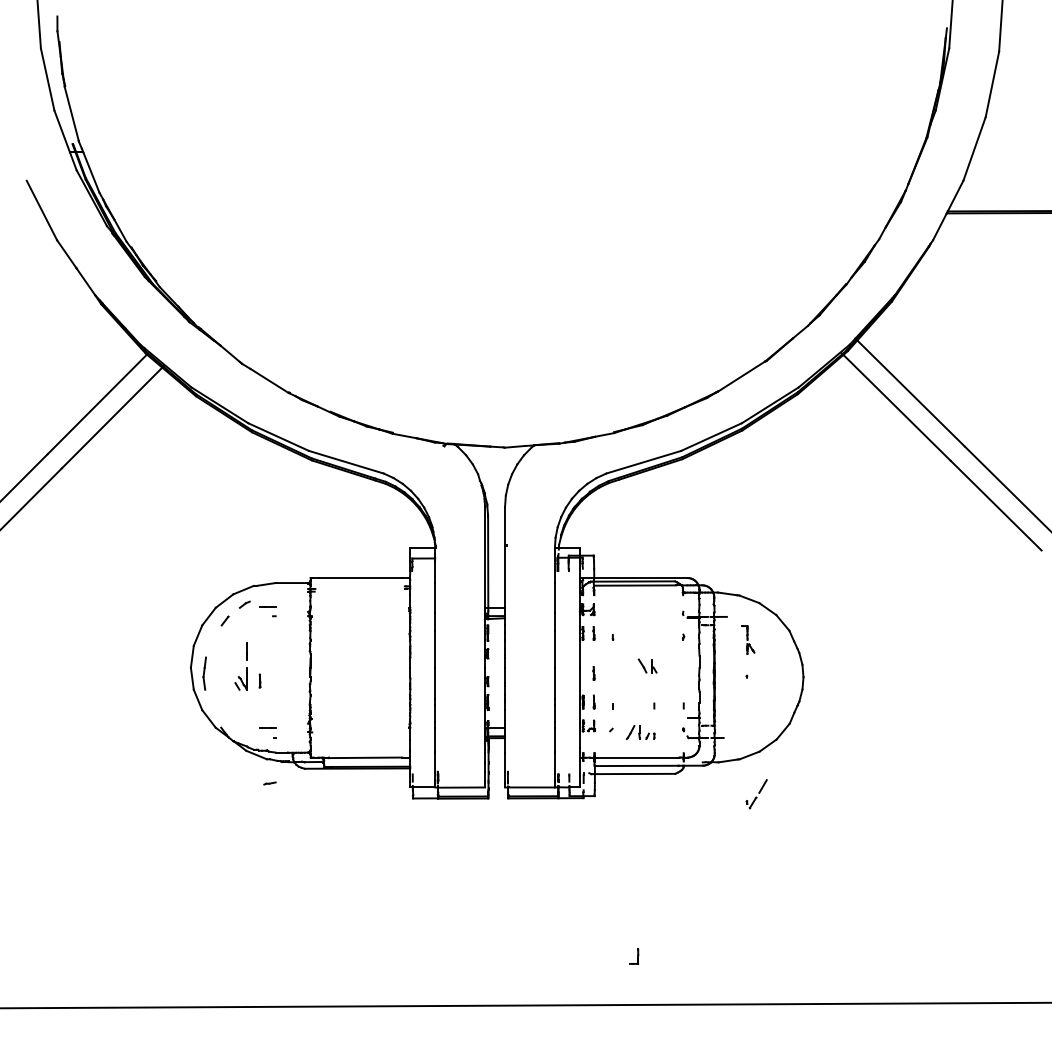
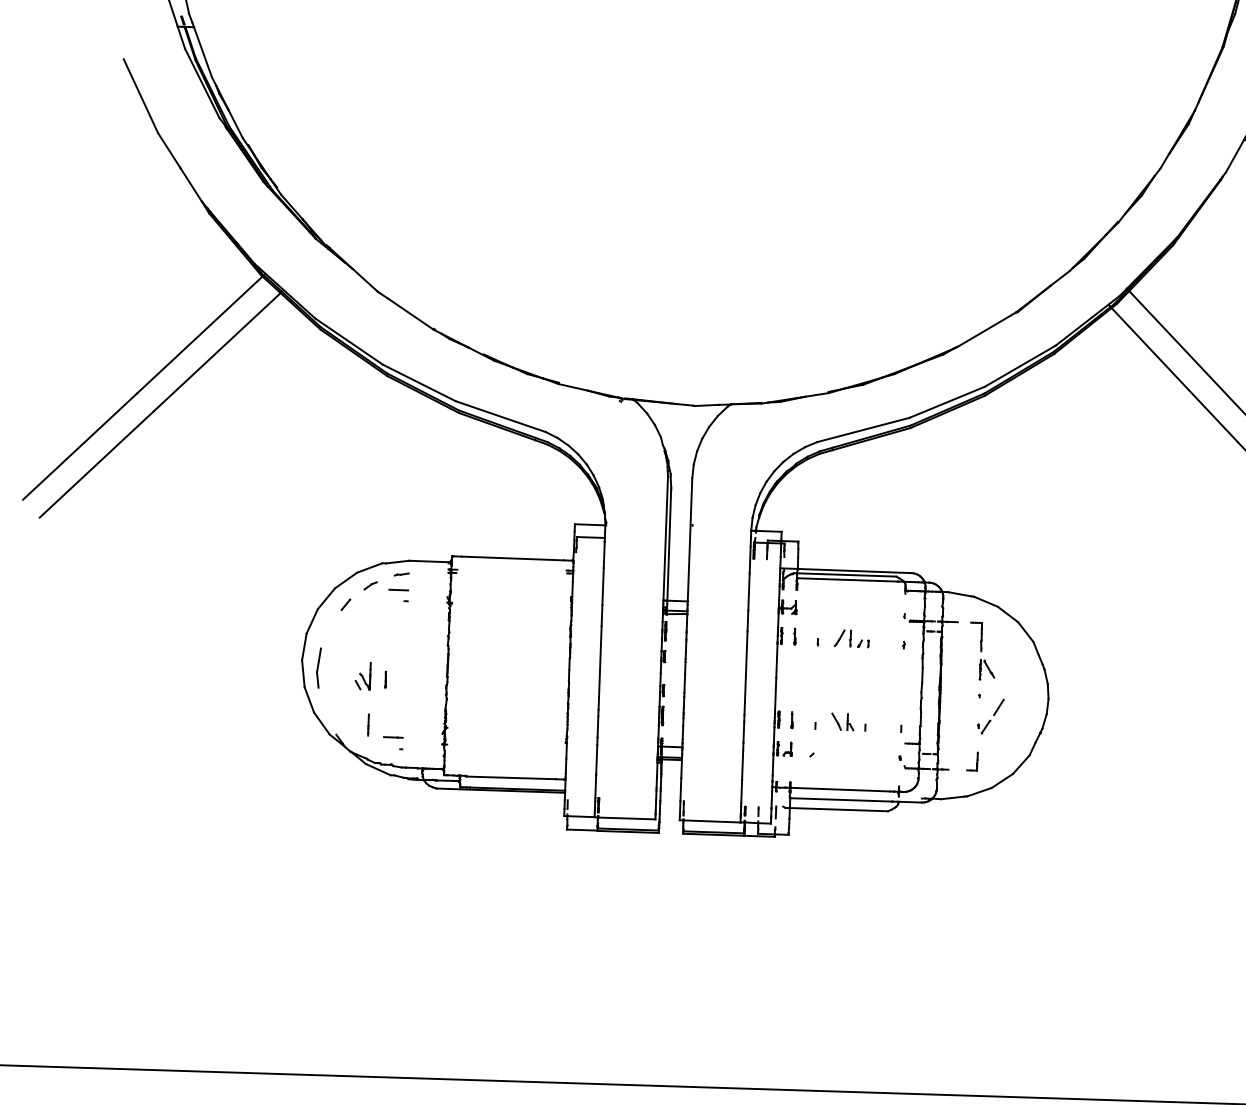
part: (748, 639) -> (983, 650), size x1.67
line: (246, 651) -> (367, 724), moved
part: (647, 665) -> (842, 721), moved
part: (593, 673) -> (792, 685), removed
part: (640, 732) -> (851, 638), moved
part: (269, 783) -> (401, 574), moved
part: (756, 794) -> (990, 716), moved
part: (634, 956) -> (973, 761), moved

